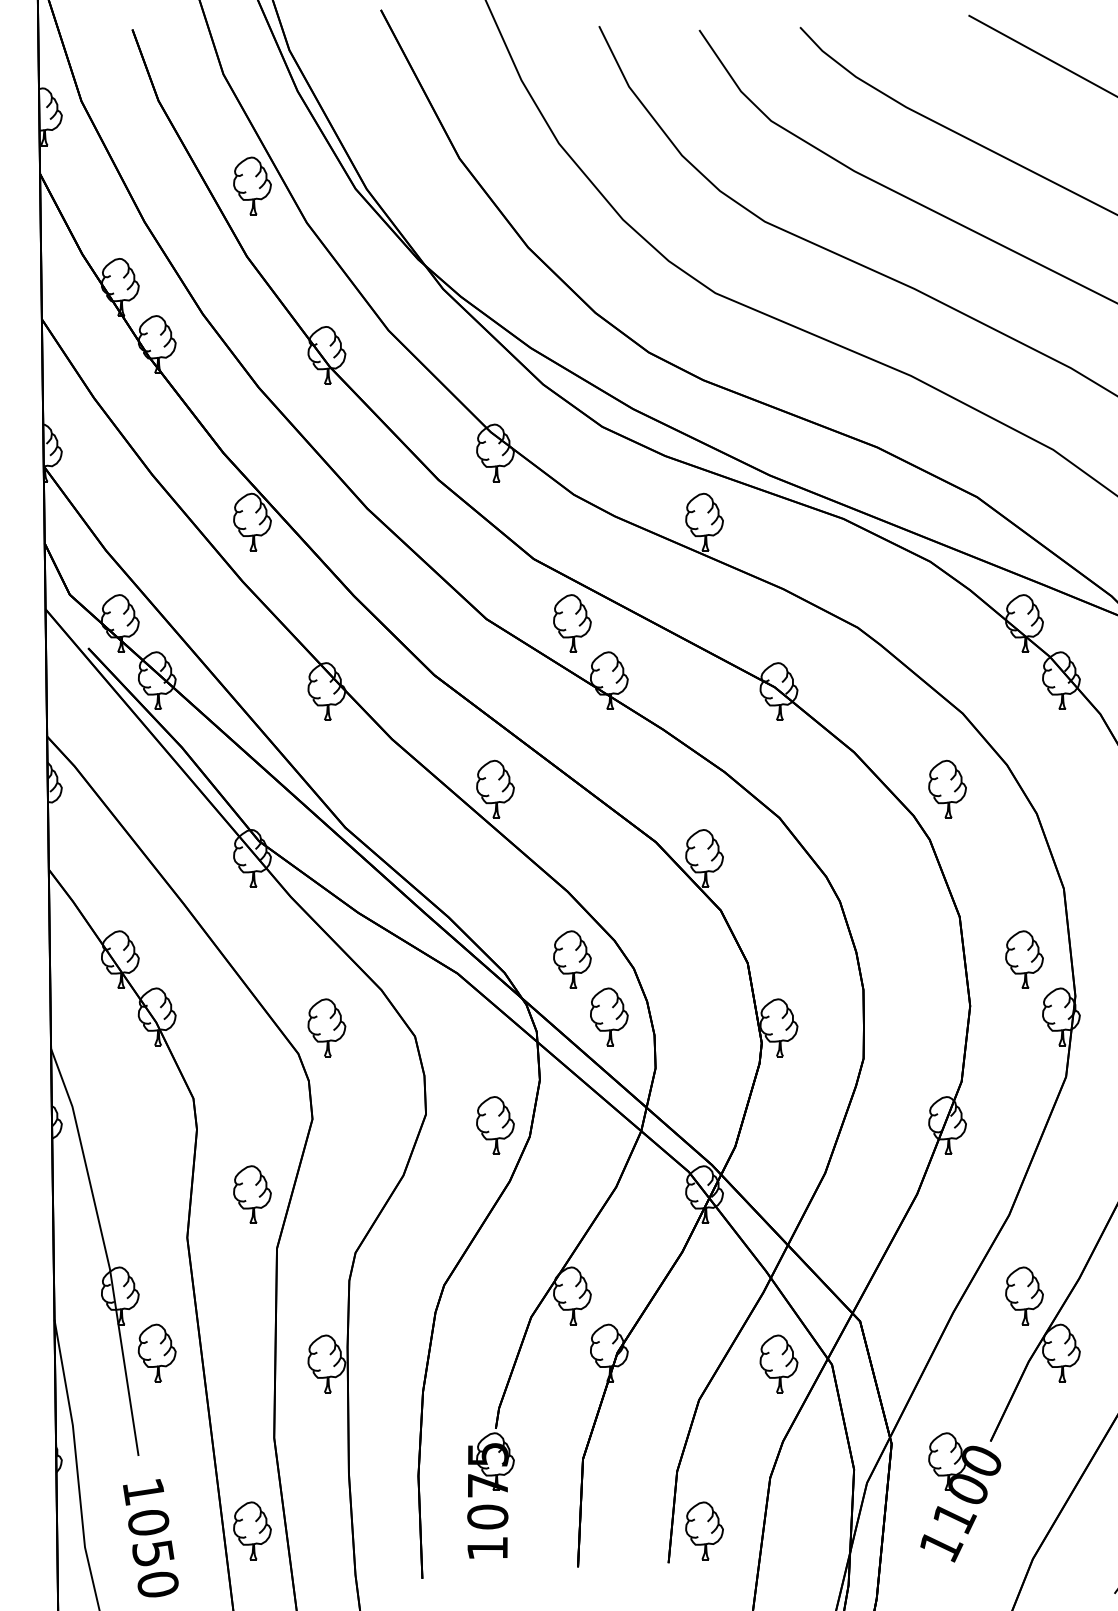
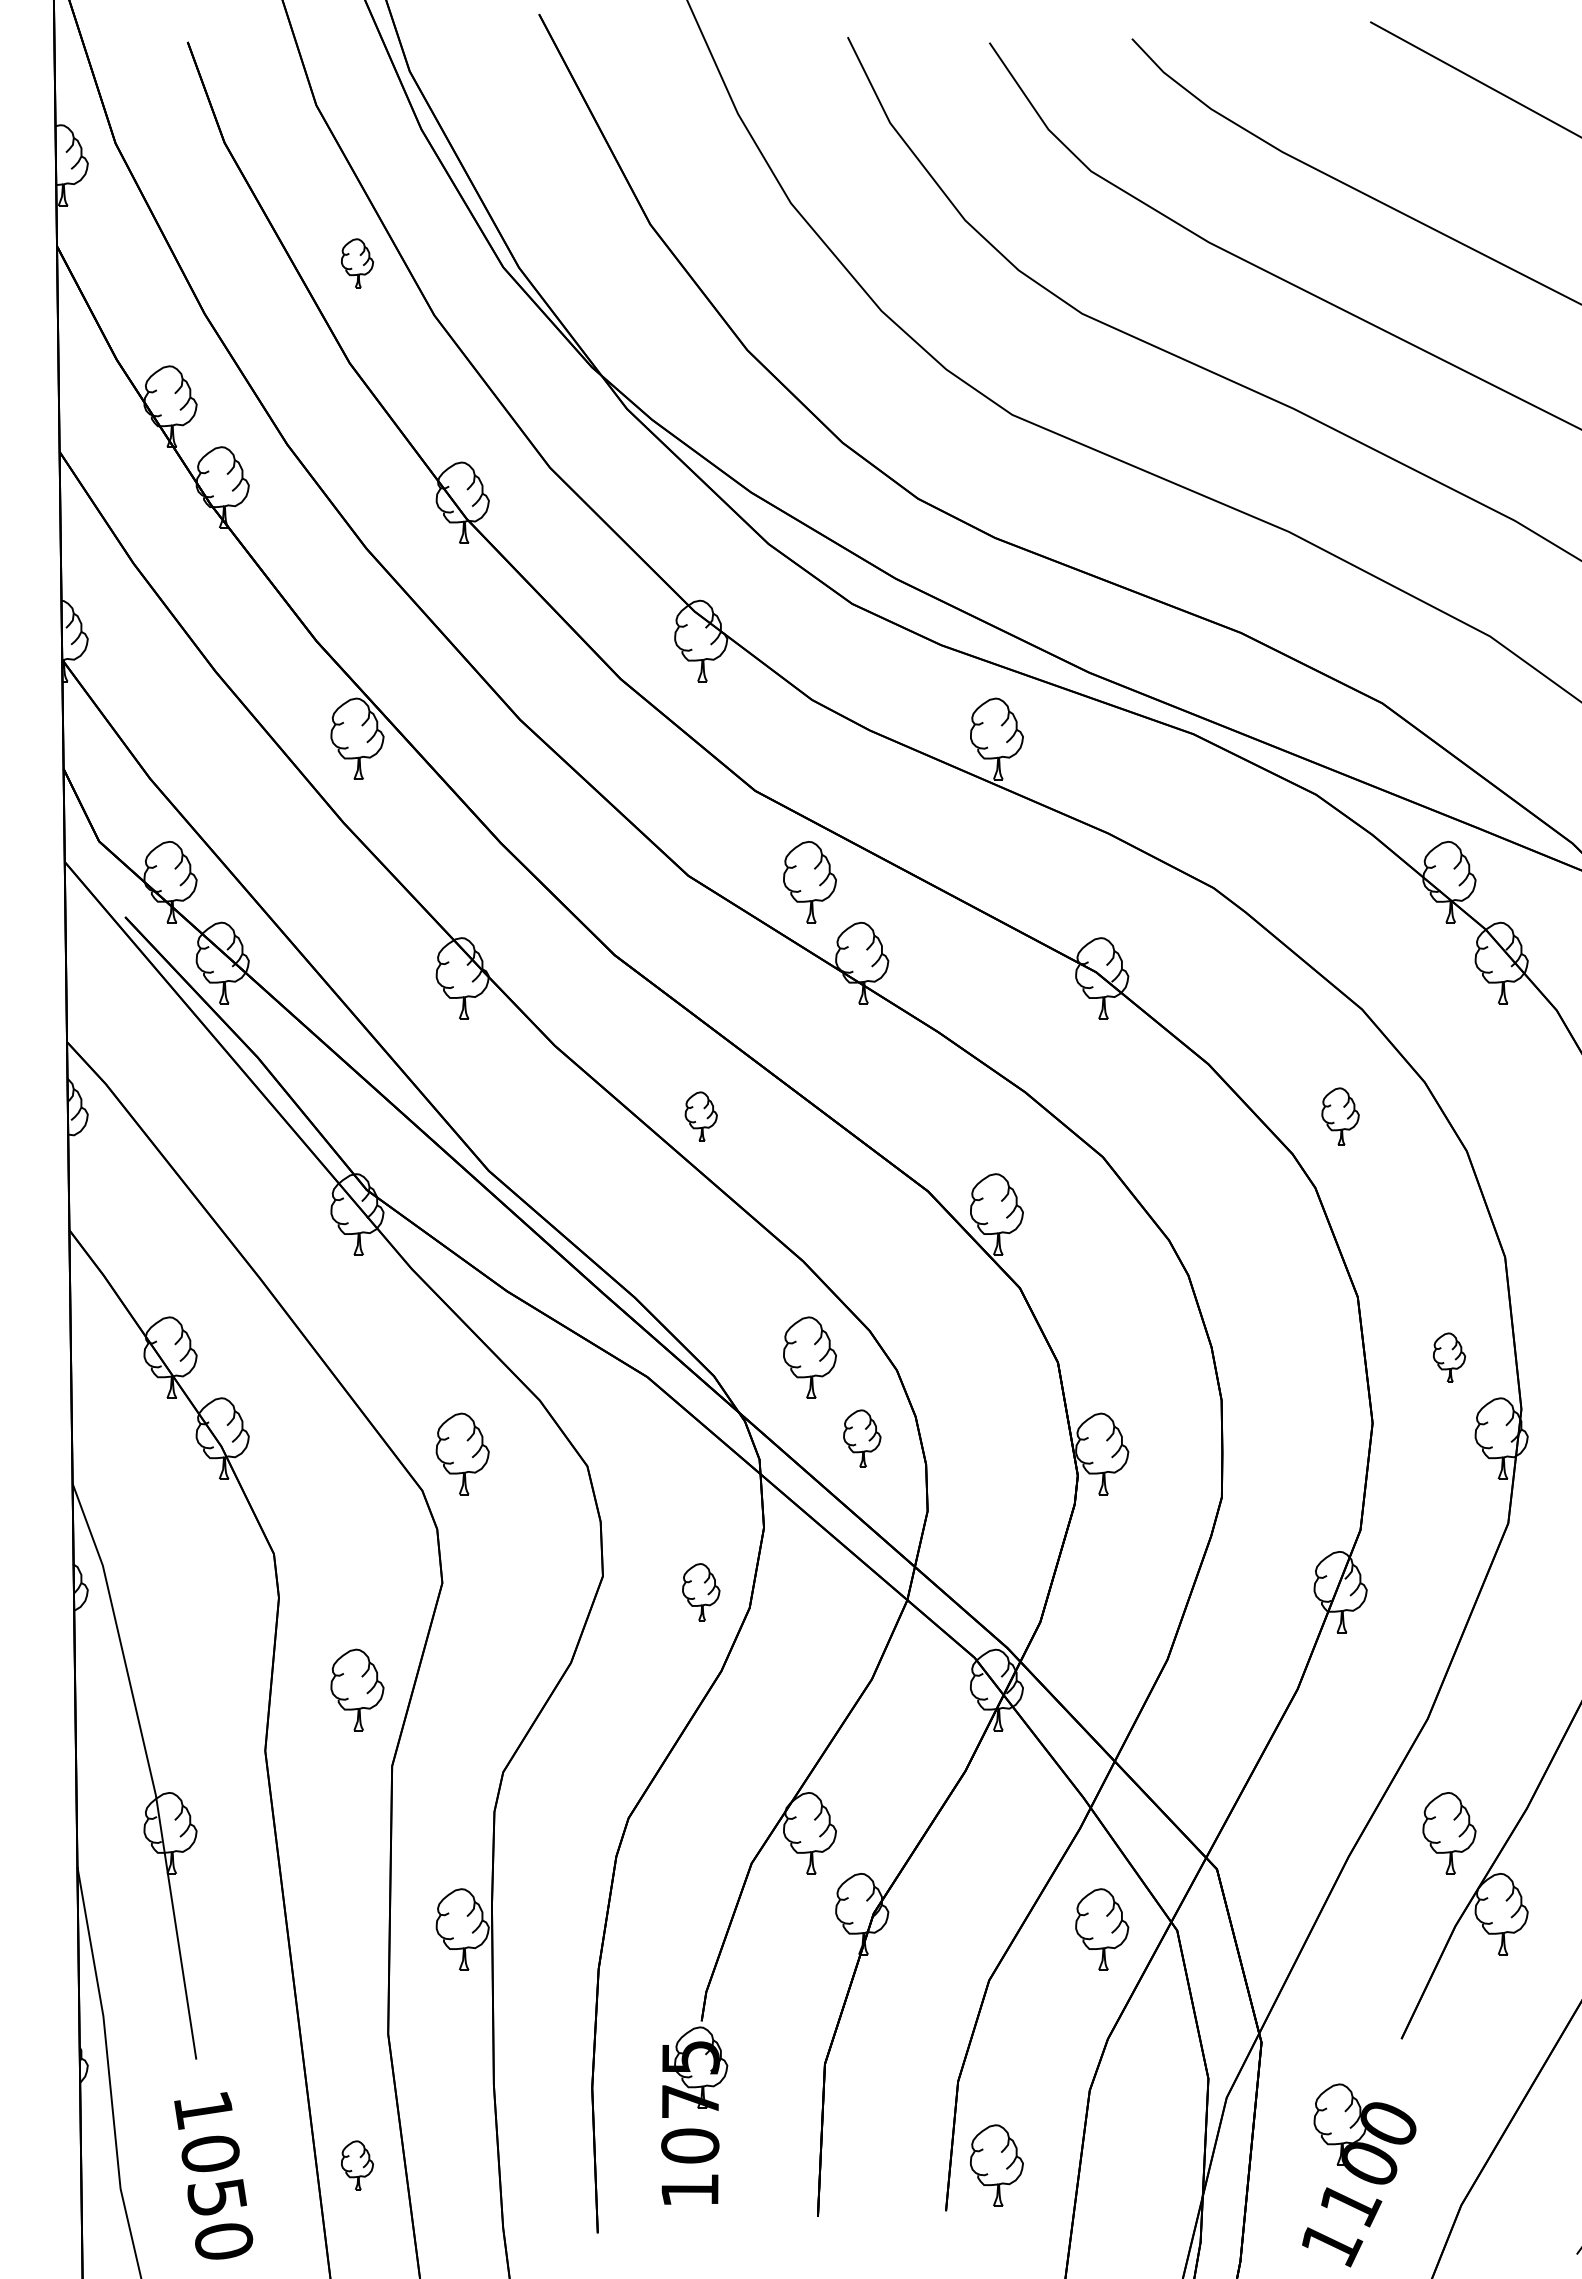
part: (252, 186) -> (357, 263), size x0.6
part: (495, 789) -> (701, 1116), size x0.6
part: (947, 789) -> (1340, 1116), size x0.7
part: (1024, 959) -> (1449, 1357), size x0.6
part: (609, 1016) -> (862, 1438), size x0.7
part: (495, 1125) -> (701, 1592), size x0.7
part: (157, 1353) -> (222, 1914), removed
part: (960, 1497) -> (1359, 2175), moved
part: (252, 1530) -> (357, 2165), size x0.6

